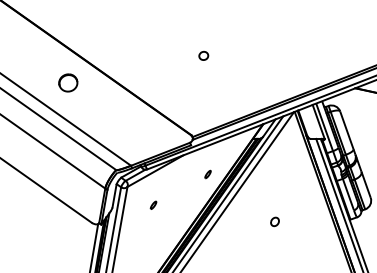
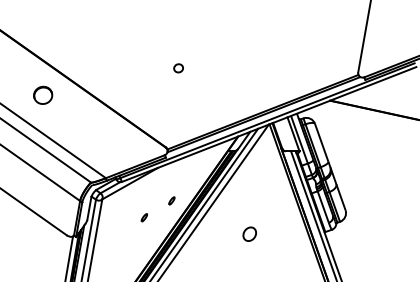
part: (207, 174) -> (171, 200), moved
part: (153, 205) -> (144, 217), moved
part: (274, 222) -> (249, 234), size x1.6

